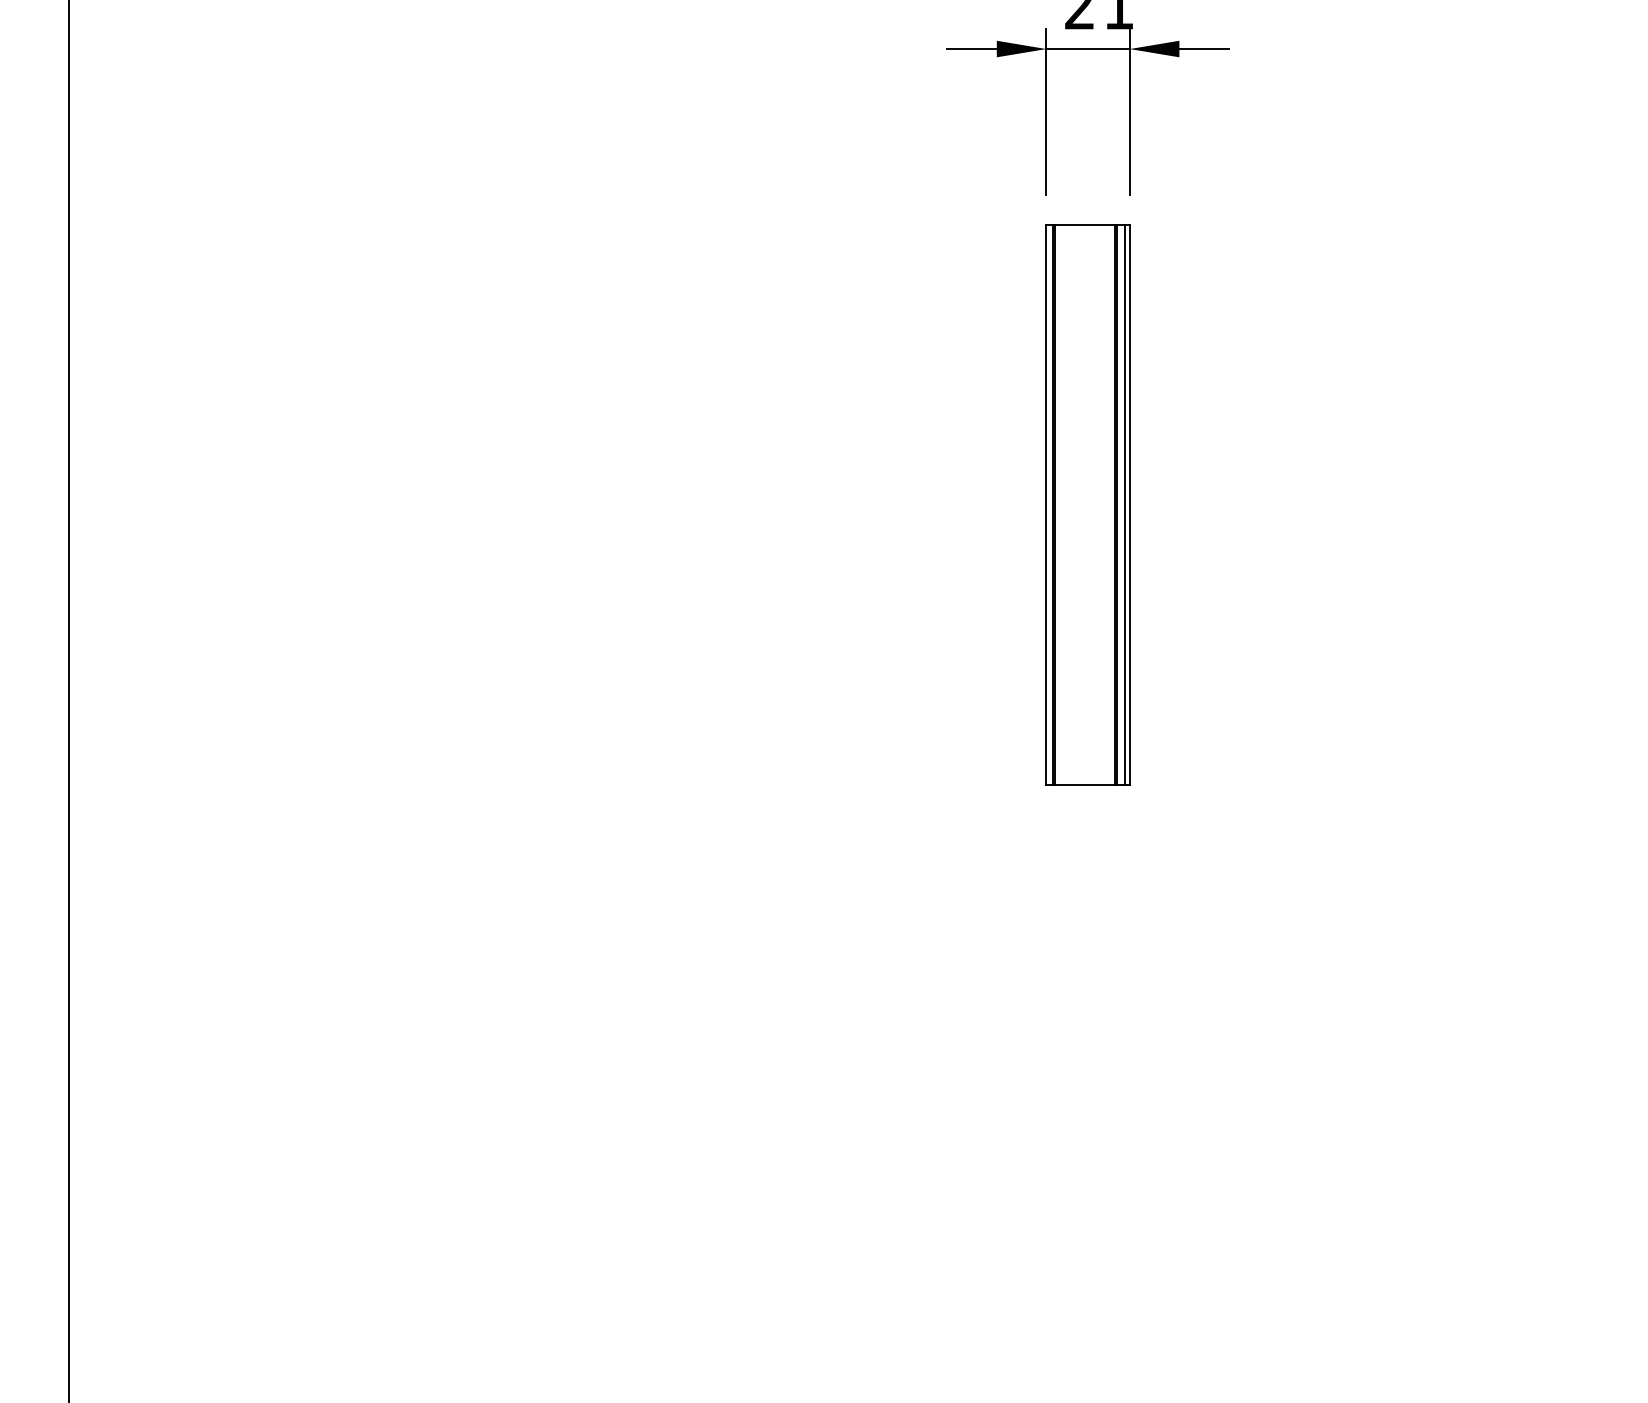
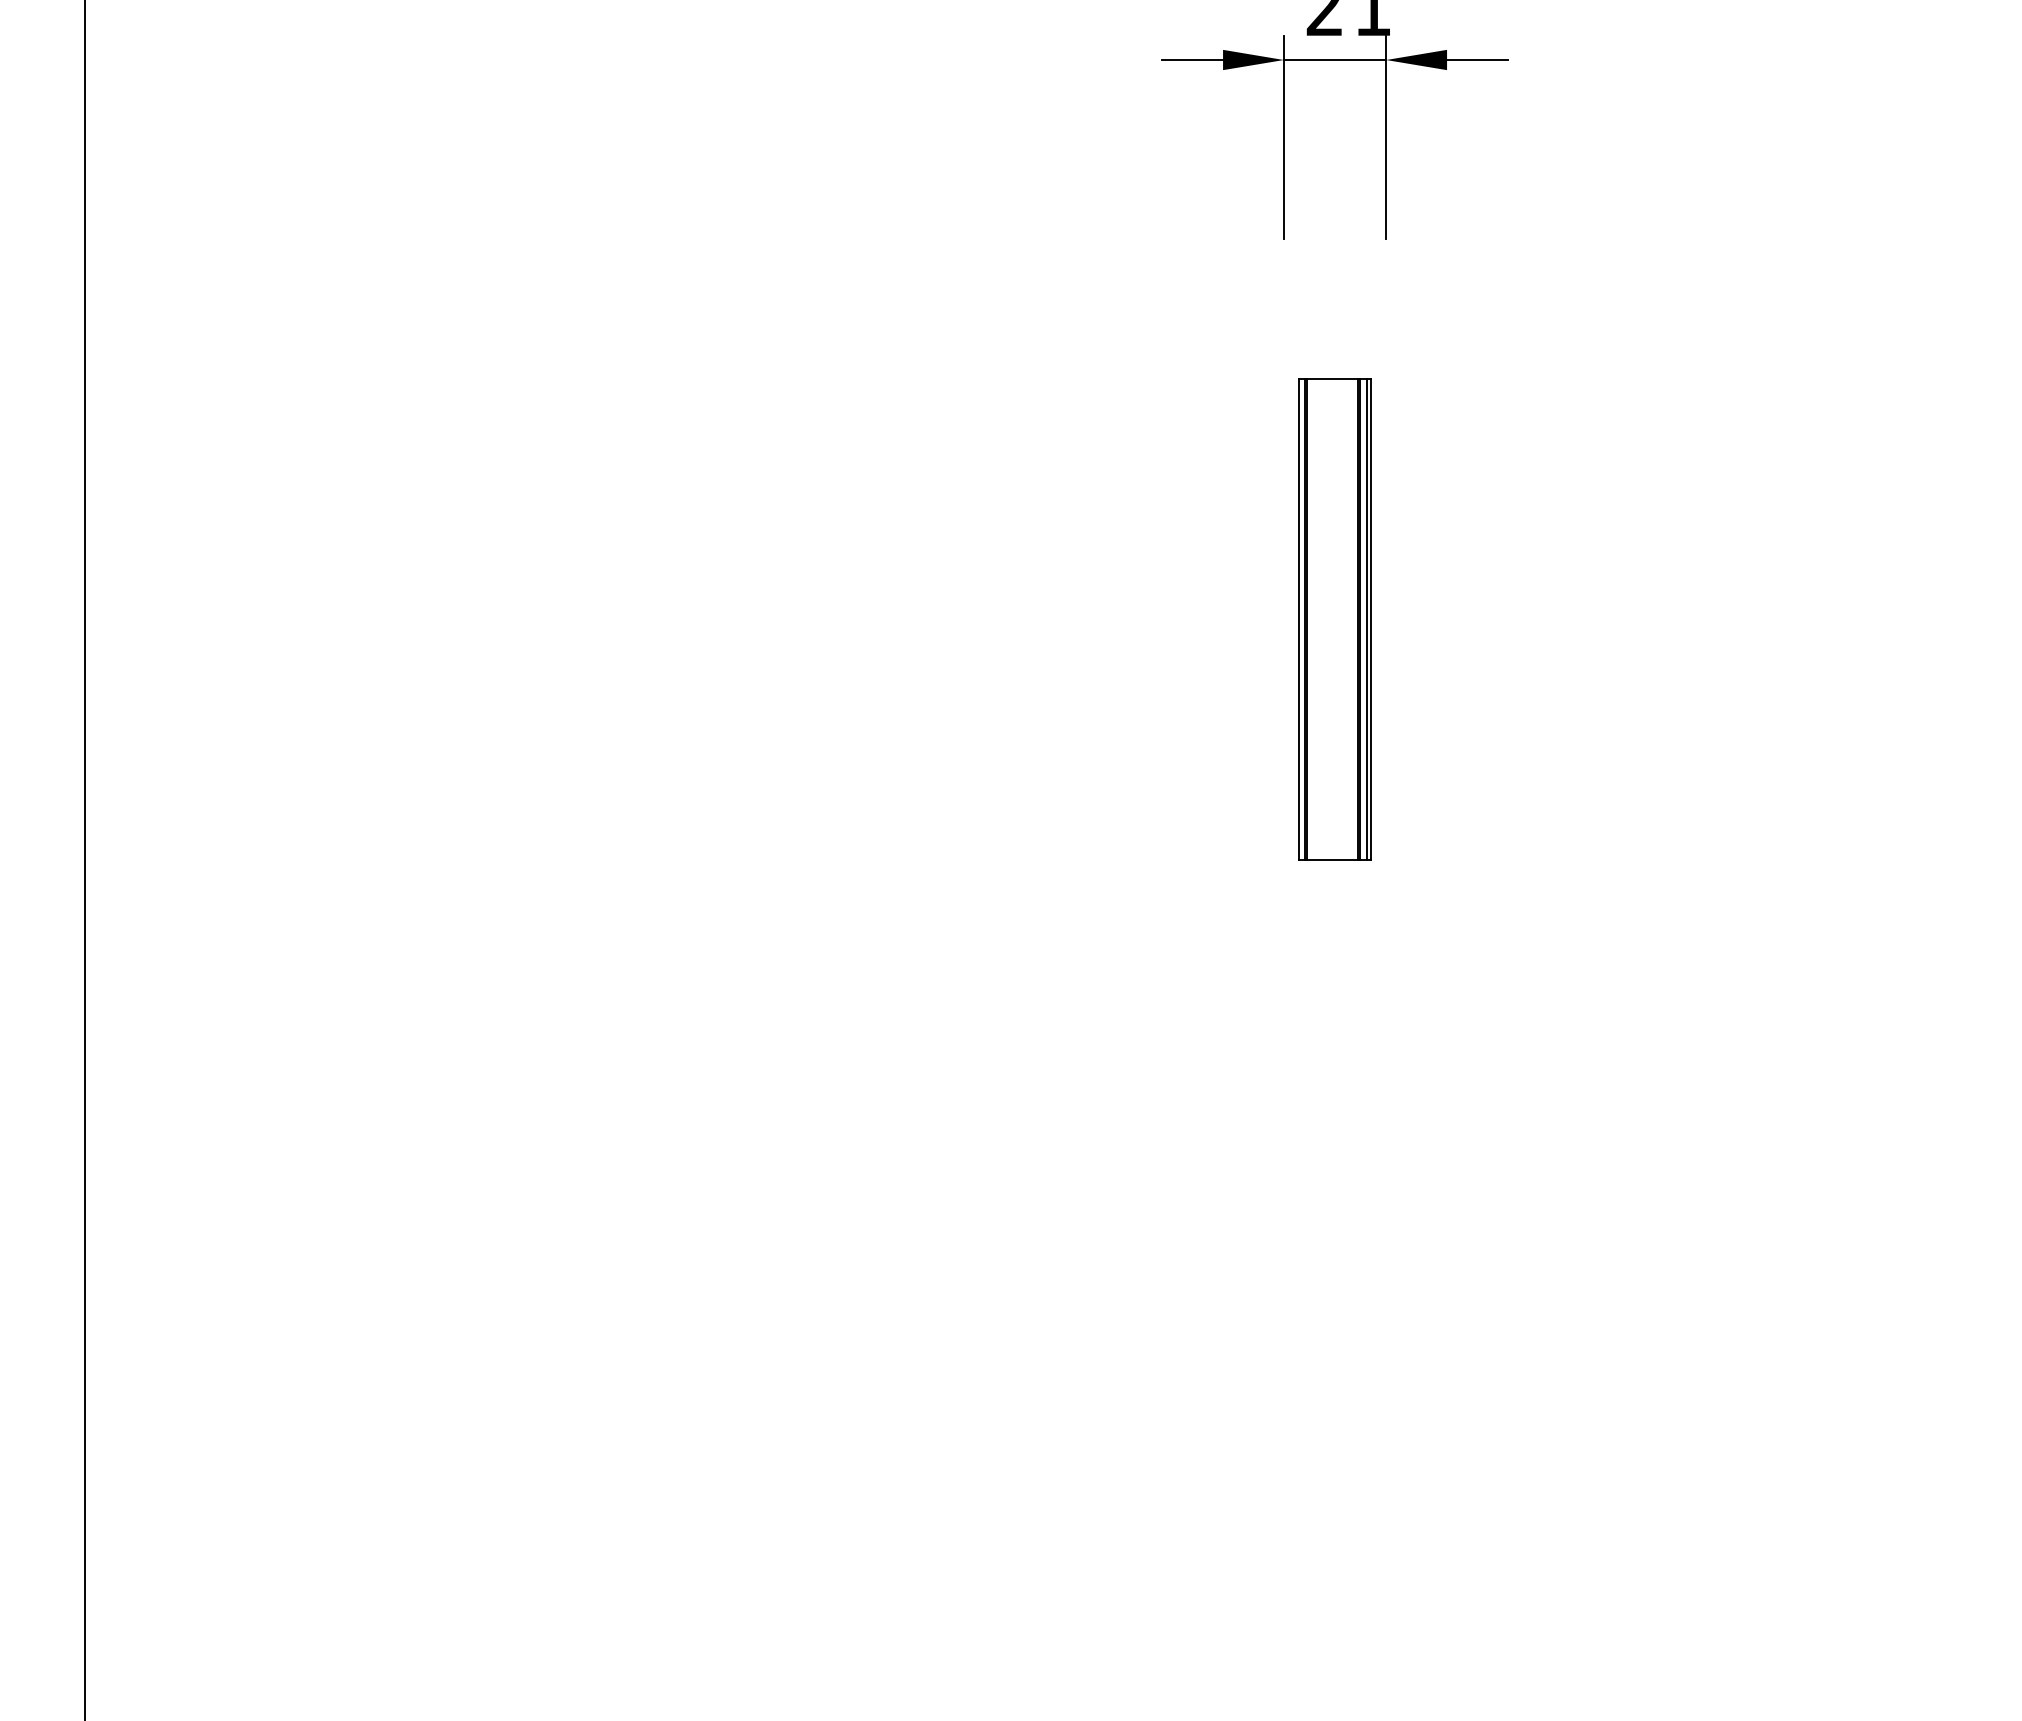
part: (1087, 504) -> (1334, 618), size x0.7

